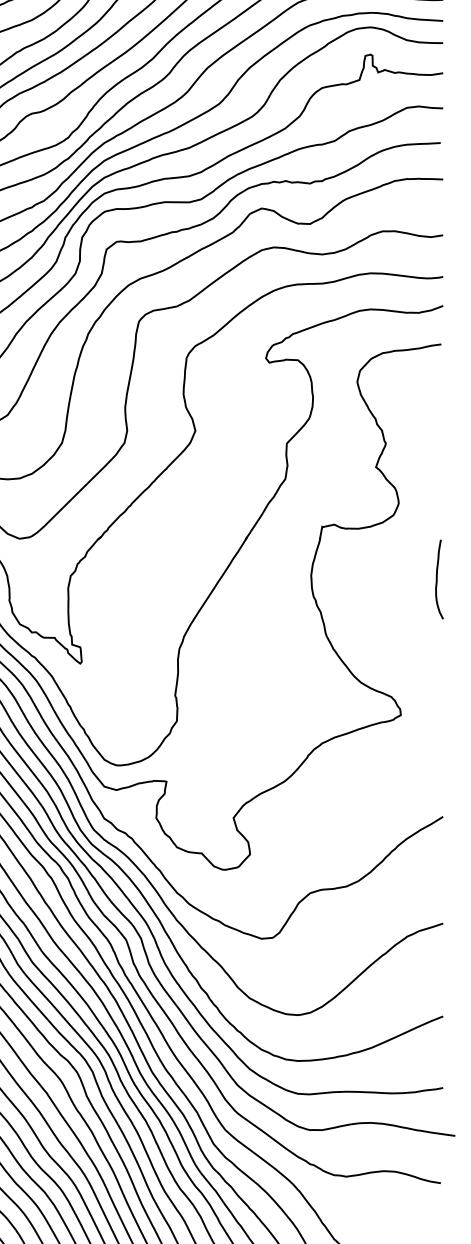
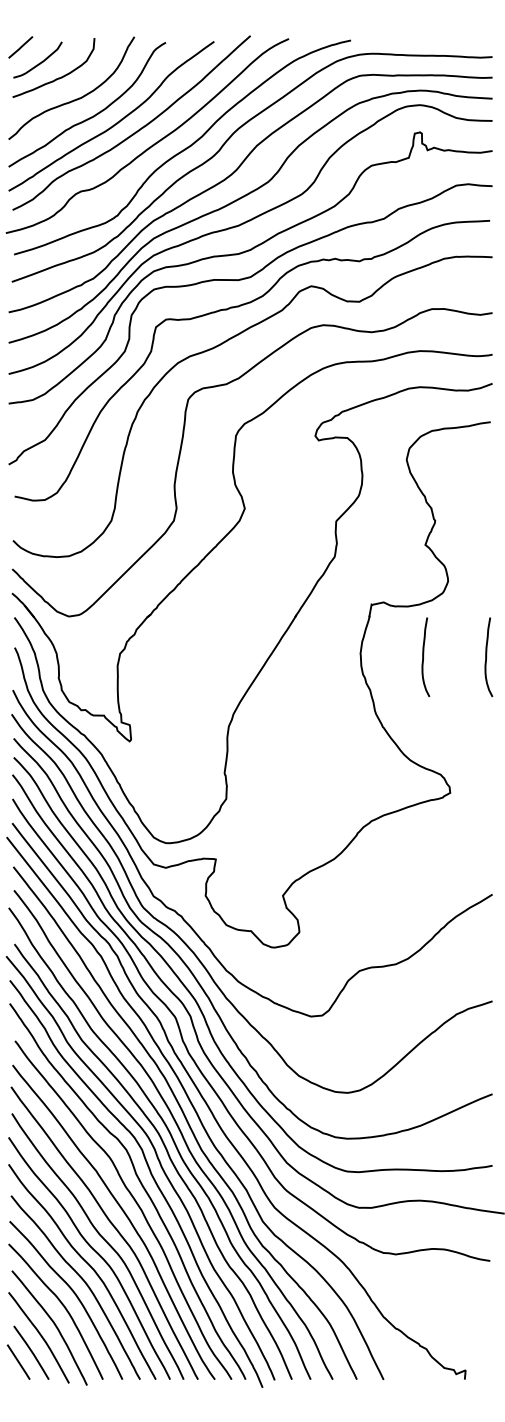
curve: (374, 579) -> (423, 657), added

